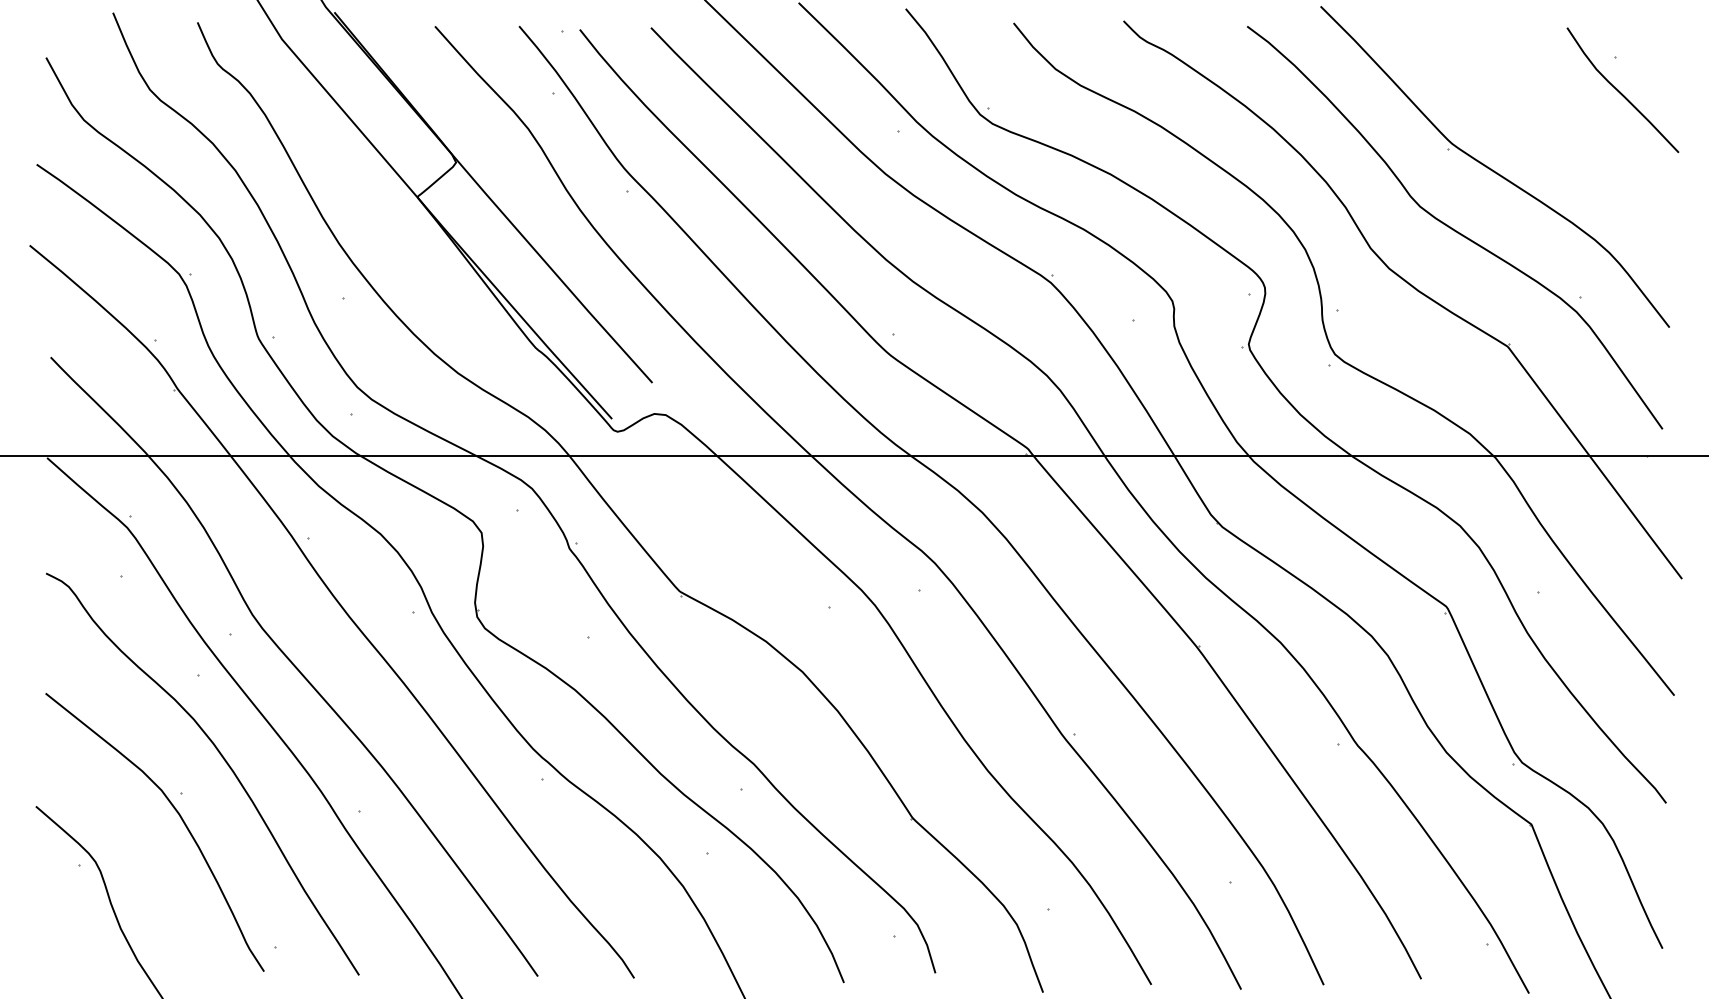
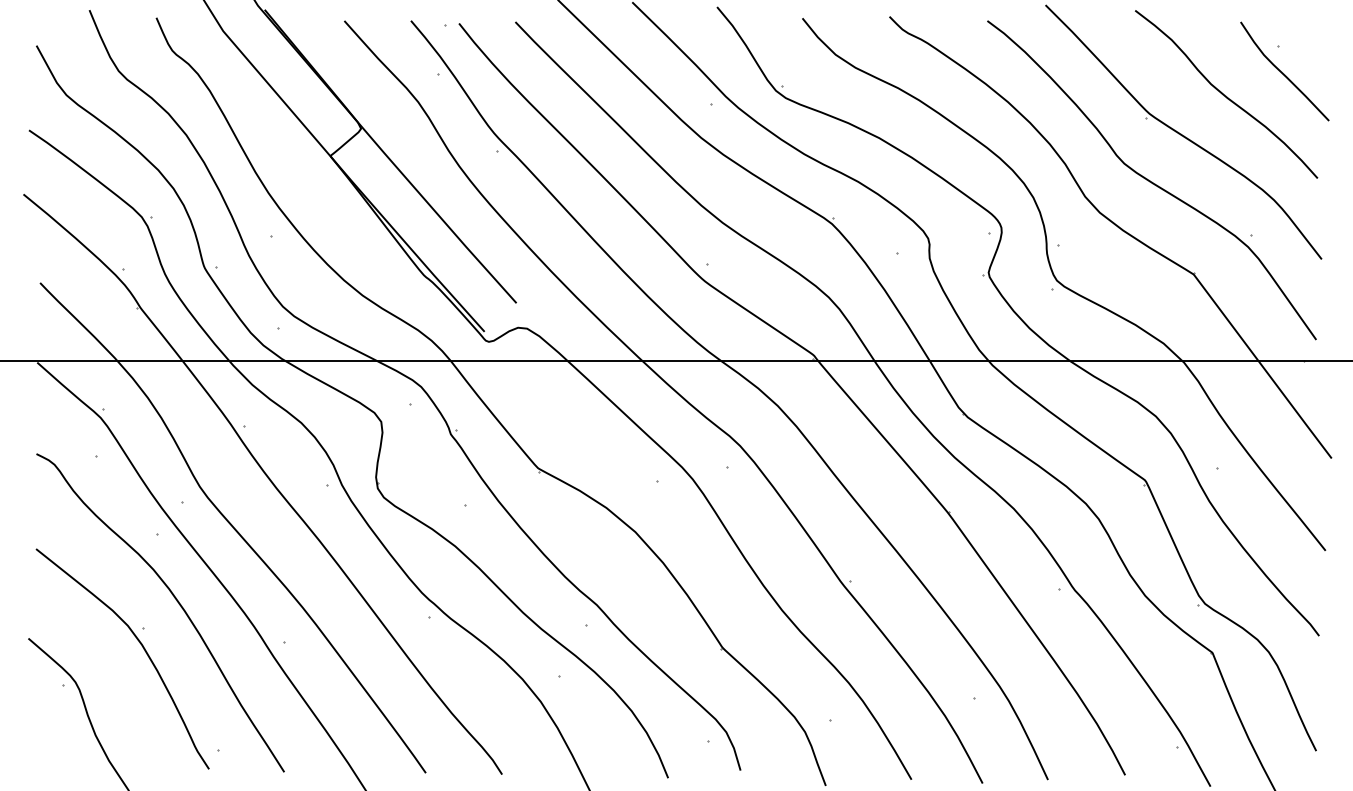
curve: (1548, 120) -> (1225, 95), added

